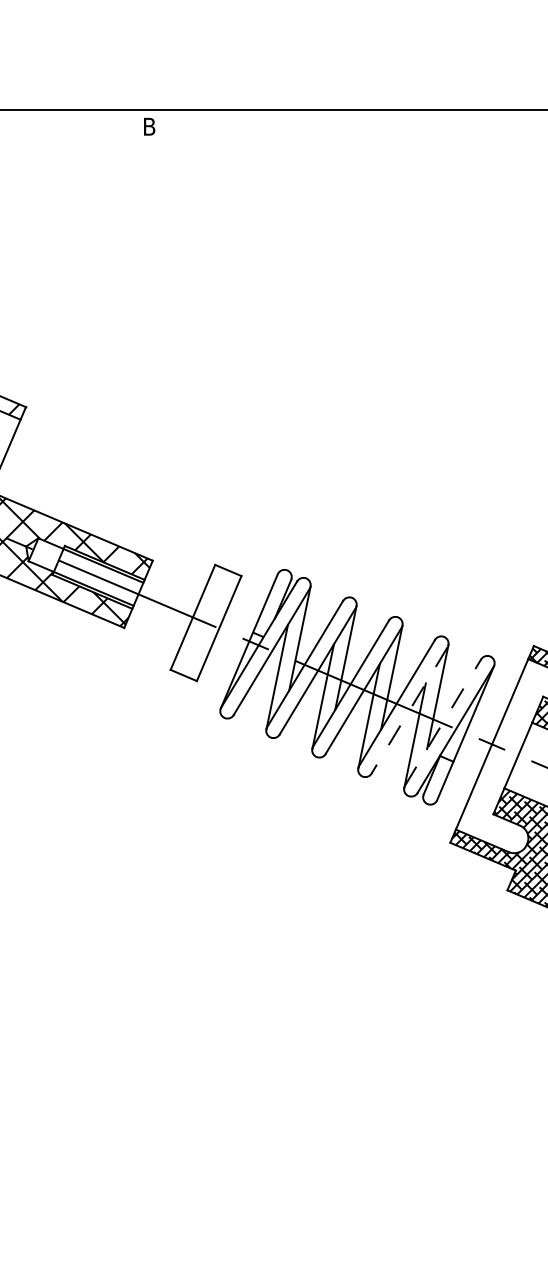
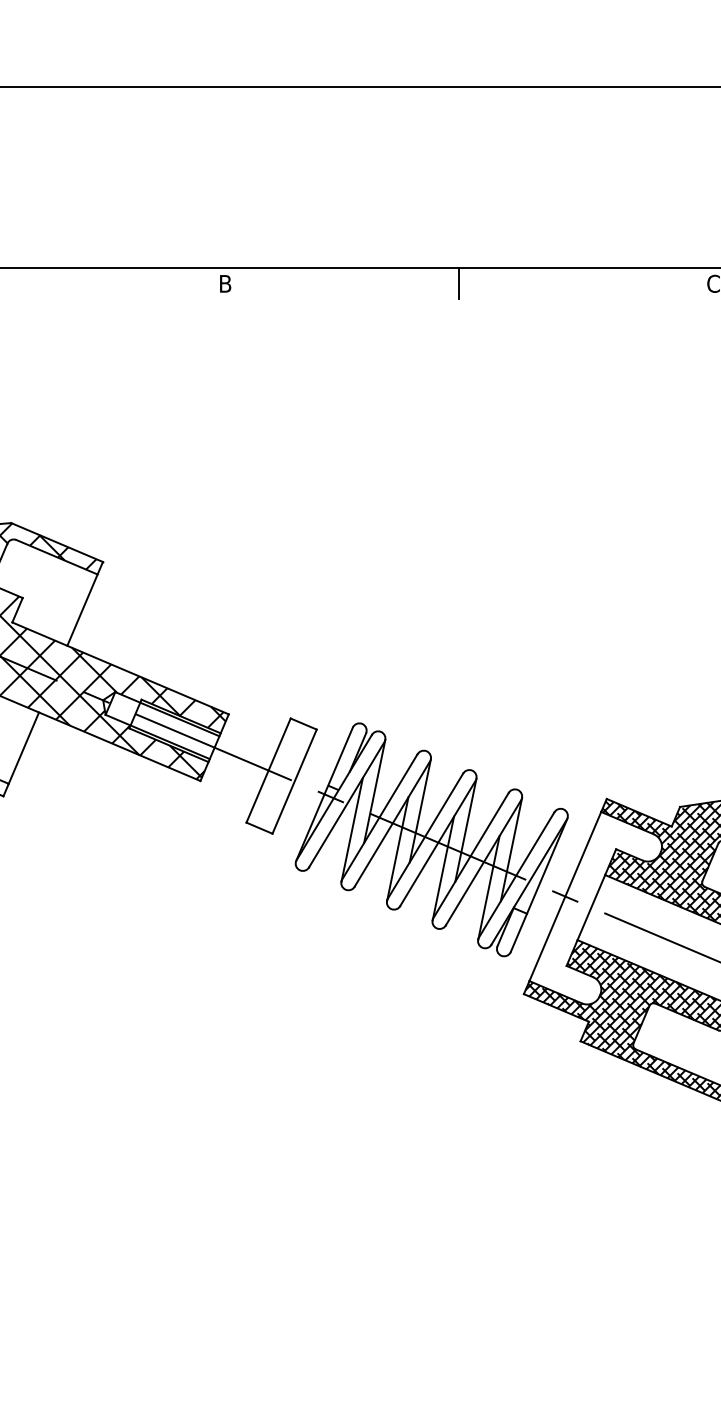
line: (384, 125) -> (458, 282), added
line: (409, 711) -> (483, 863), dashed -> solid
line: (442, 722) -> (516, 874), dashed -> solid

